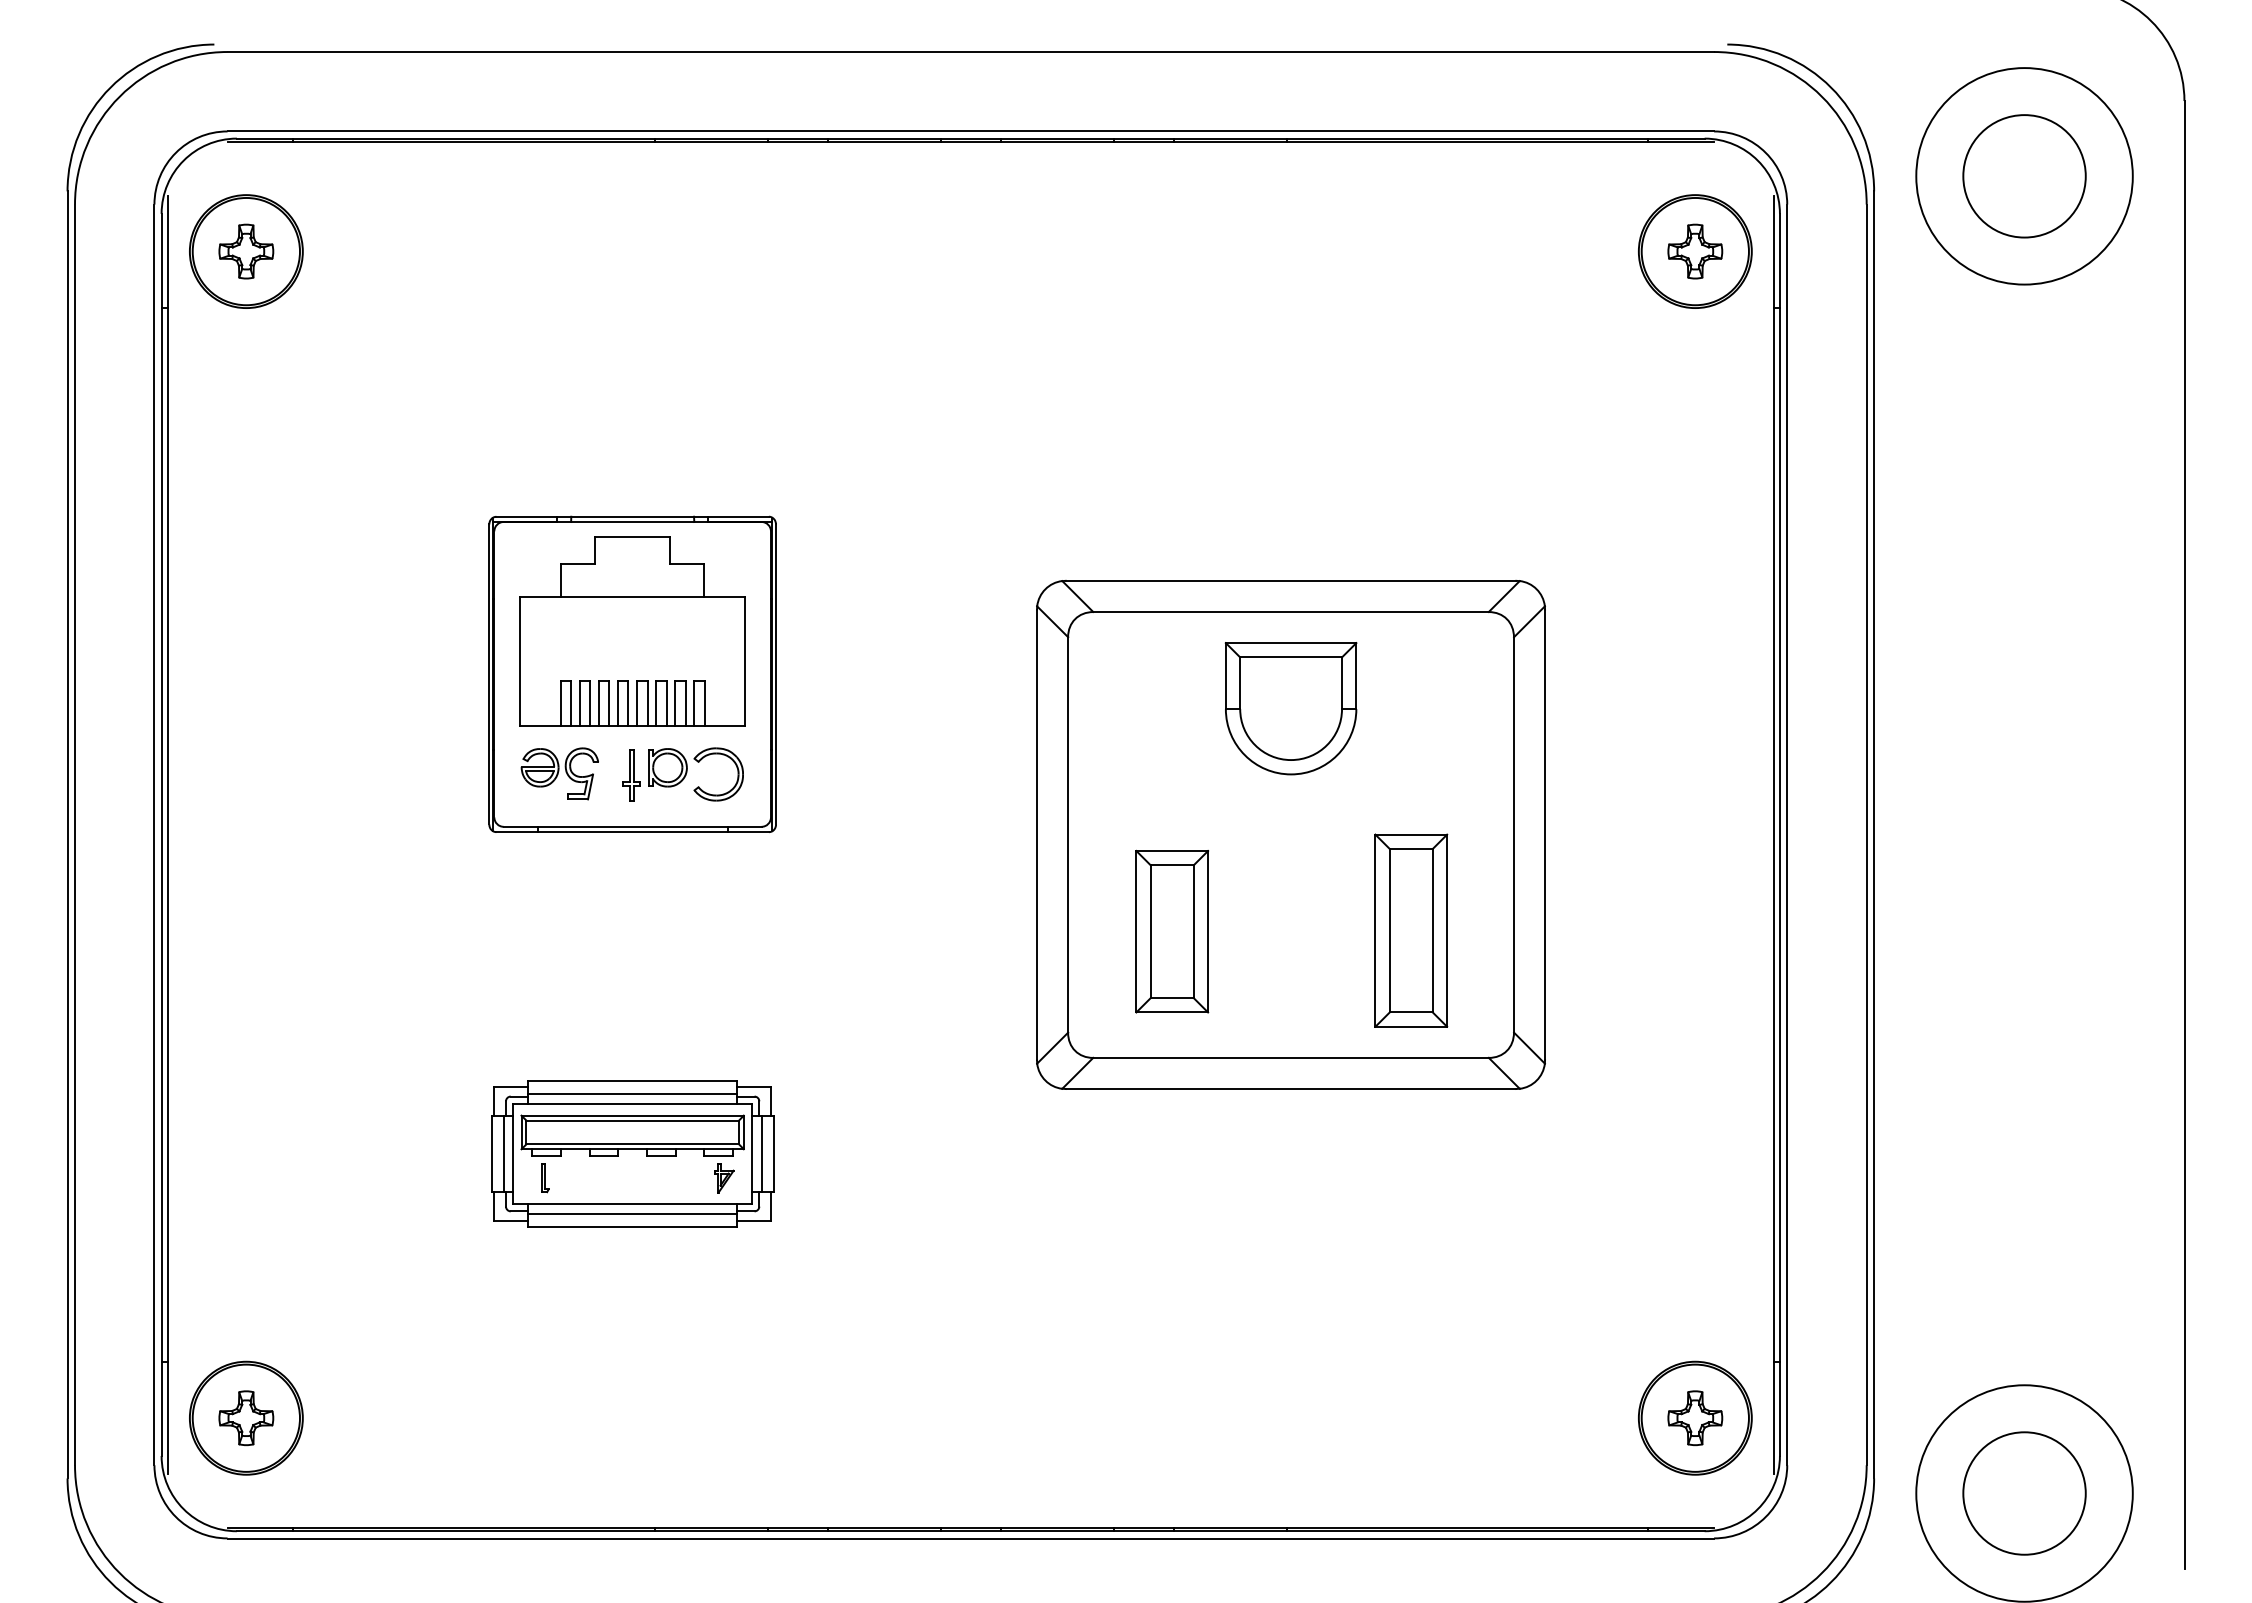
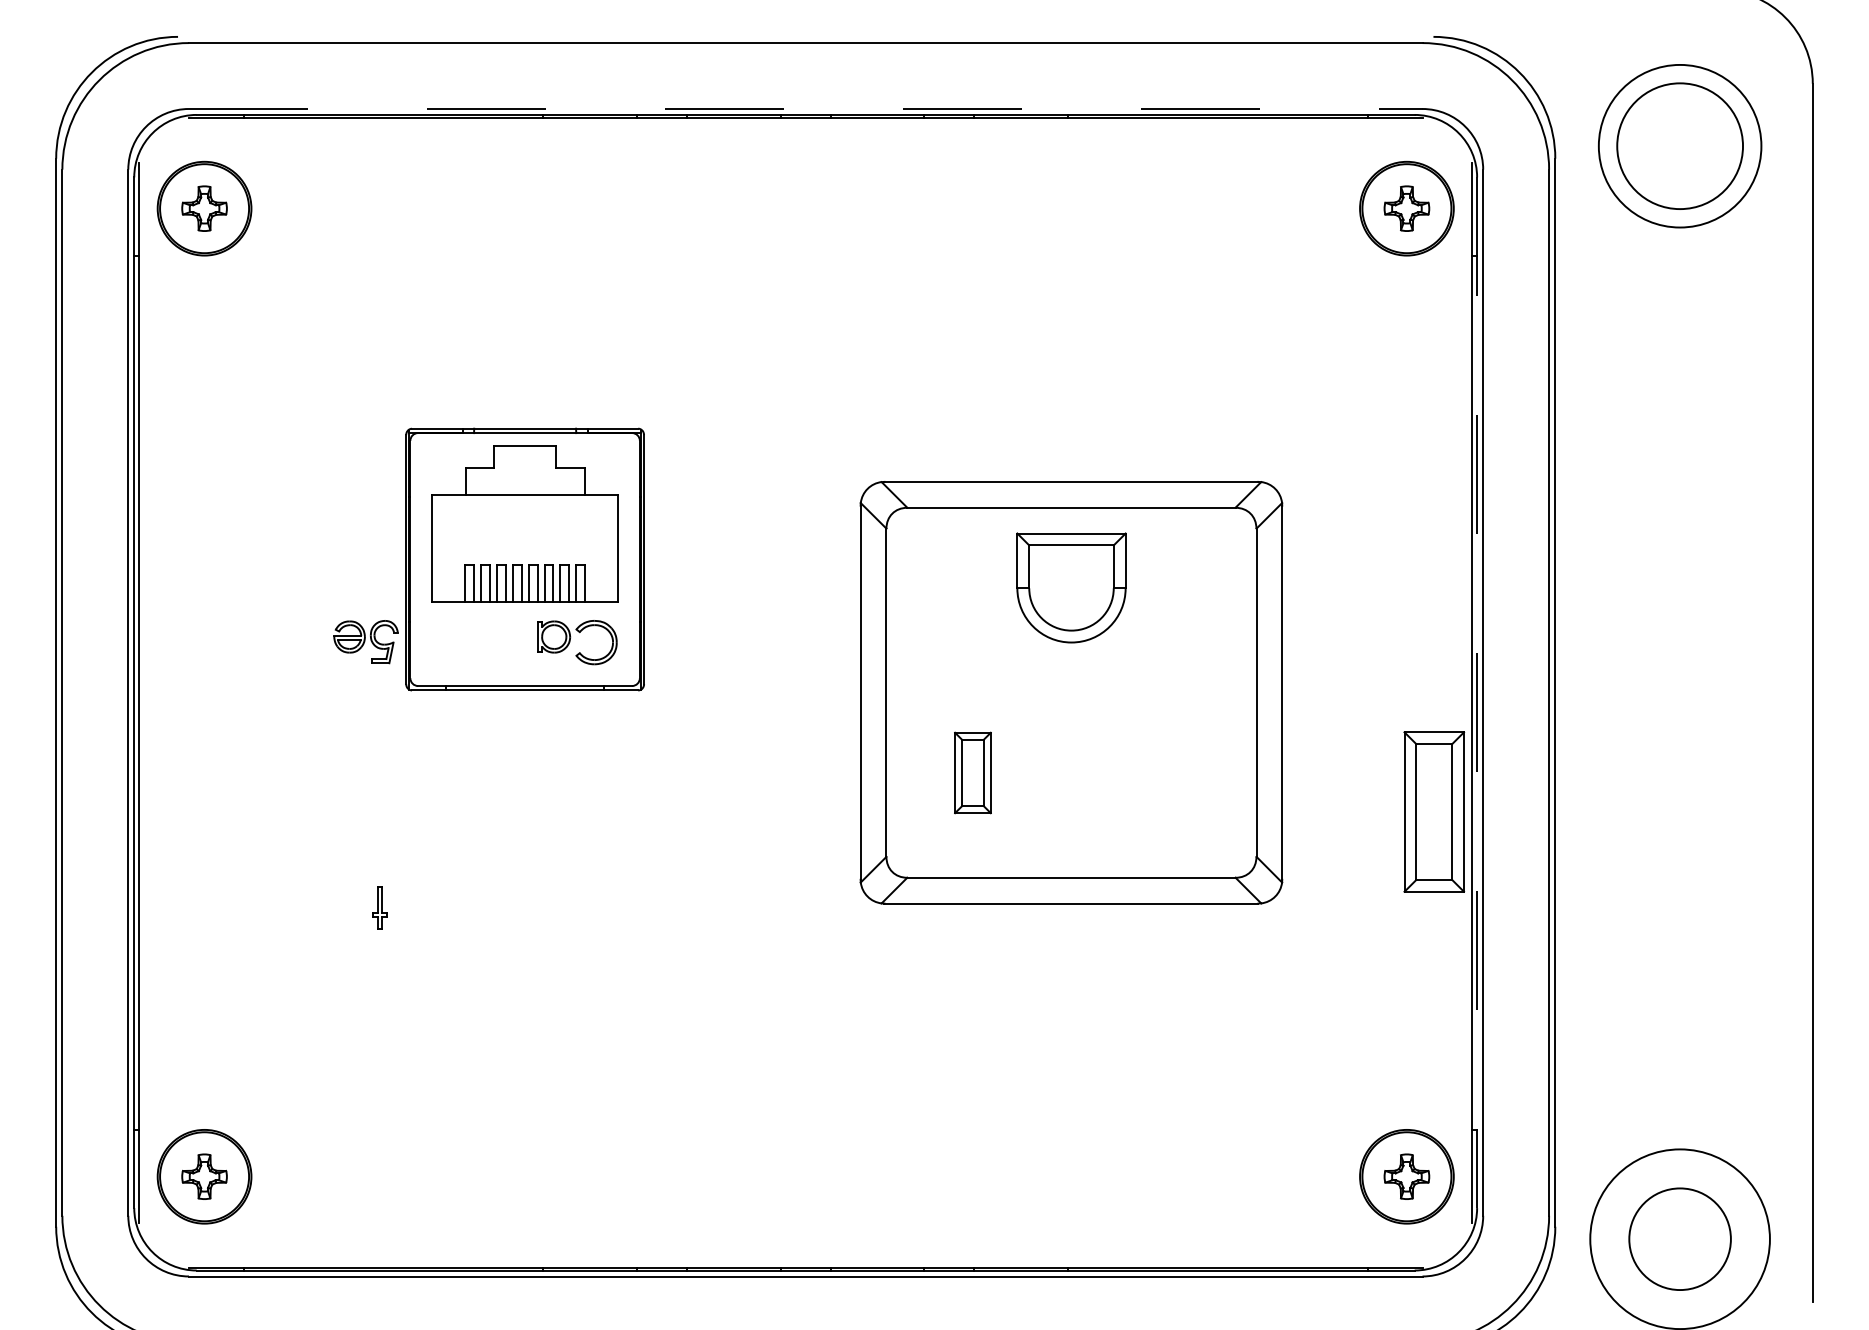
line: (971, 131) -> (806, 109), solid -> dashed
circle: (2024, 176) -> (1680, 146), size x0.7
circle: (2024, 176) -> (1680, 146), size x1.6
part: (559, 773) -> (365, 641), moved
part: (631, 775) -> (379, 908), moved
line: (1779, 835) -> (1476, 693), solid -> dashed
part: (1411, 930) -> (1434, 811), moved
part: (1172, 931) -> (973, 772), size x0.6
part: (632, 1153) -> (524, 957), removed

